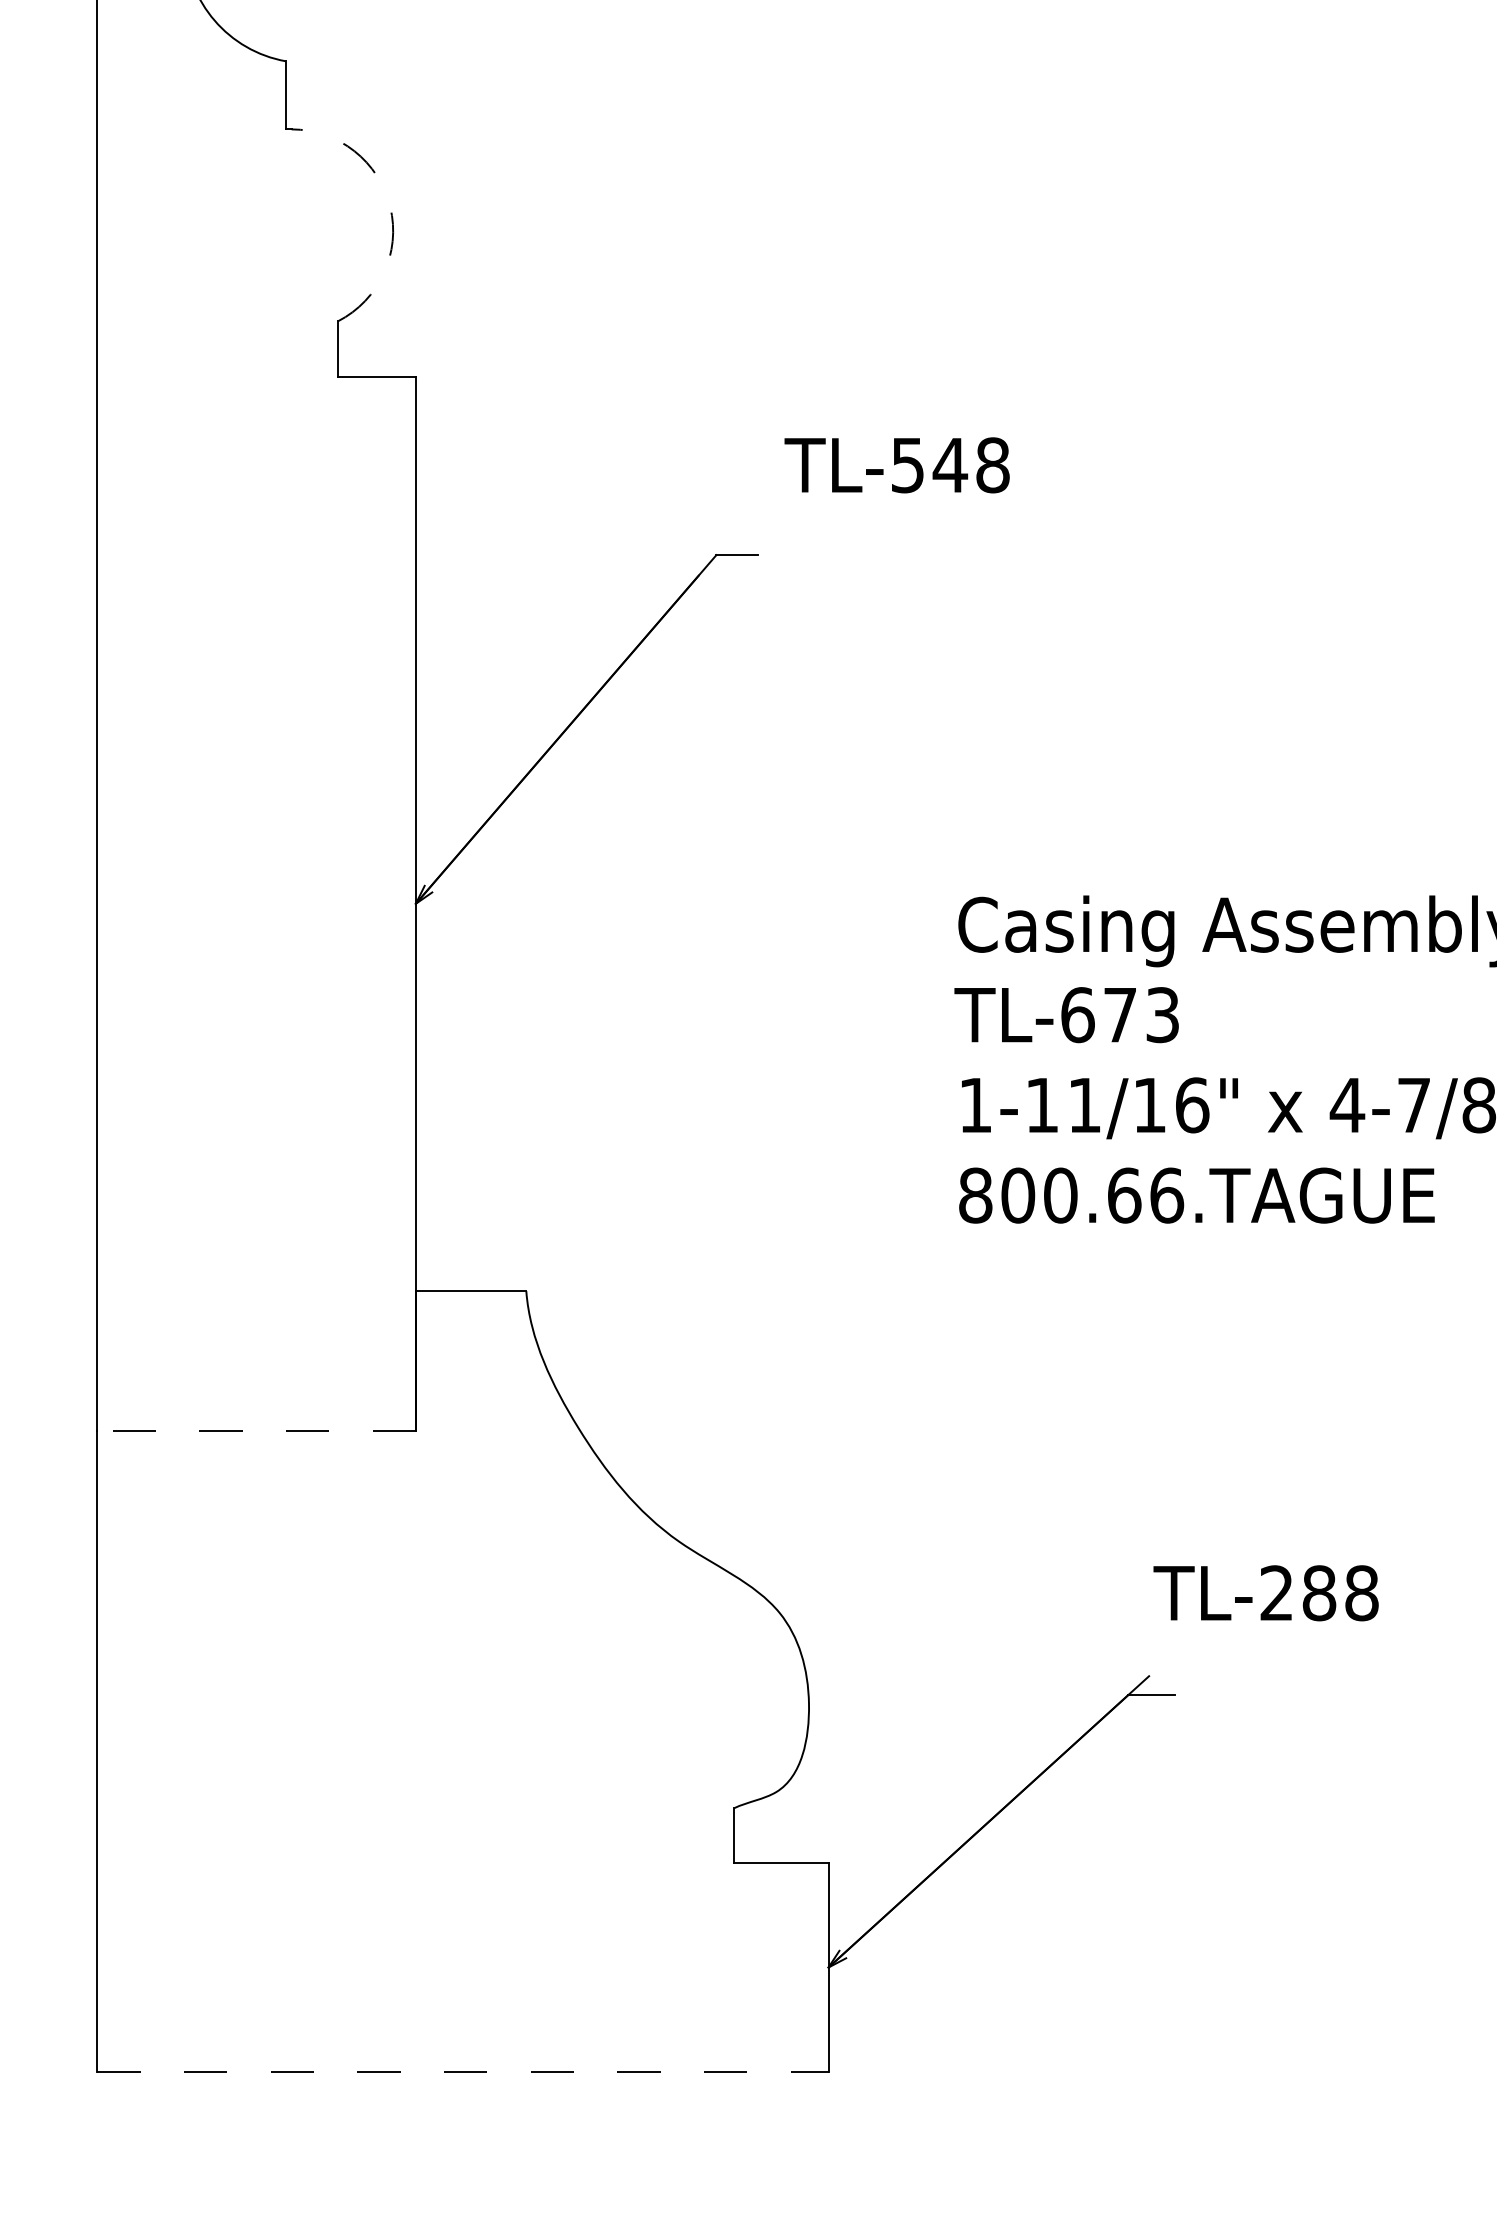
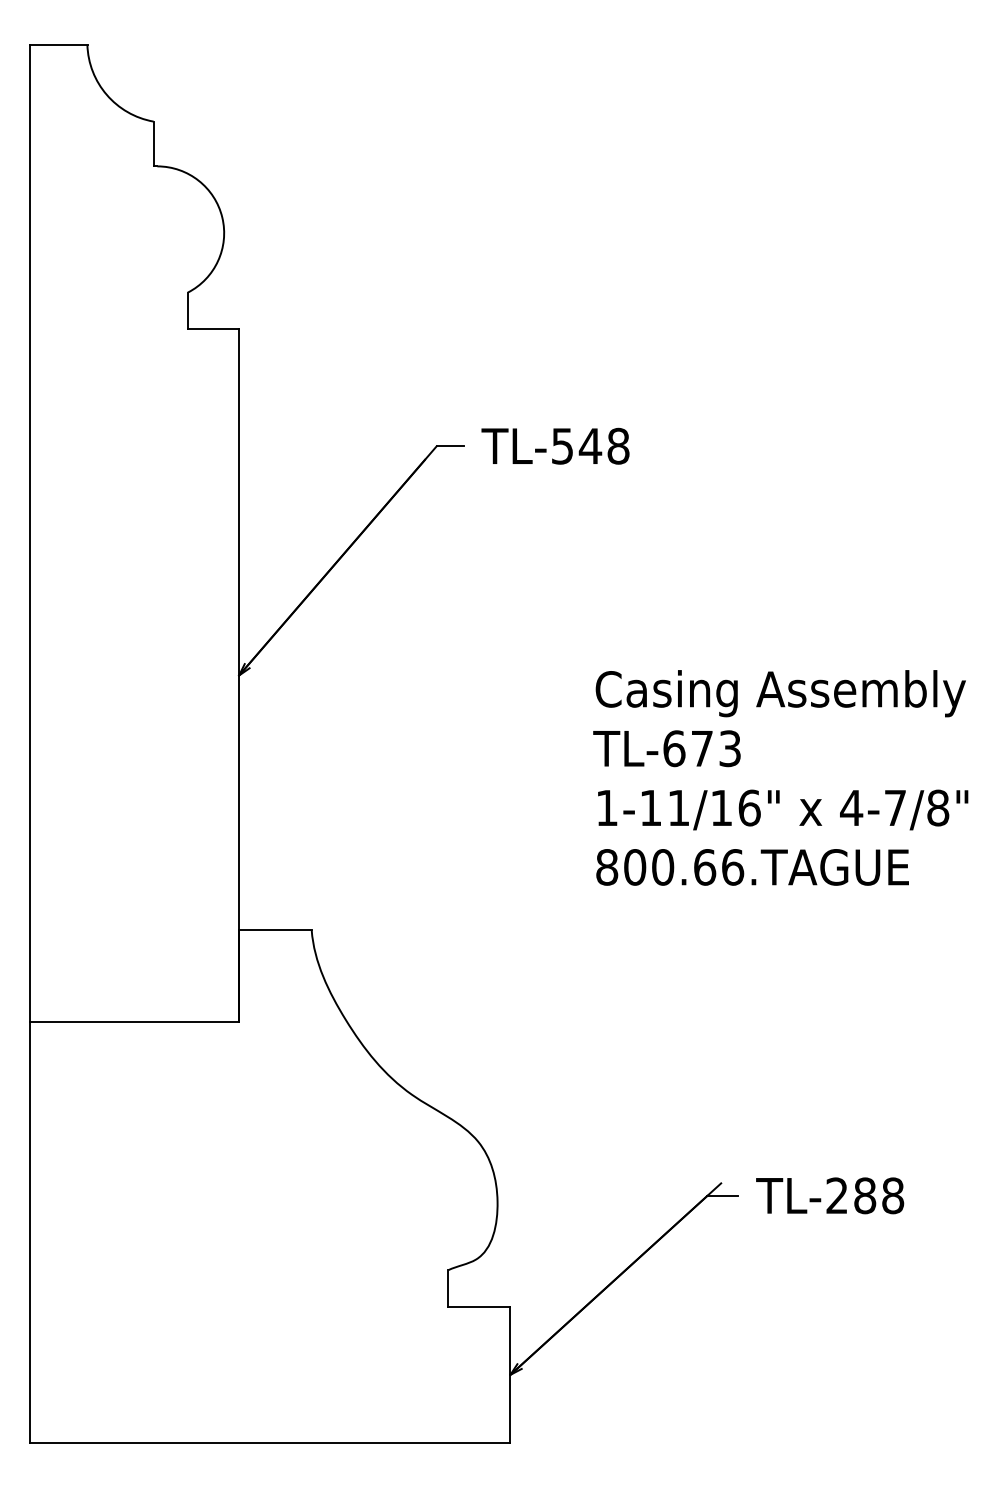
arc: (390, 207) -> (222, 217), dashed -> solid
text: (897, 464) -> (555, 445), moved
line: (256, 1431) -> (134, 1022), dashed -> solid
text: (1266, 1592) -> (830, 1195), moved
line: (463, 2071) -> (270, 1443), dashed -> solid

